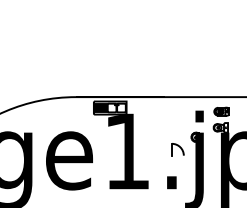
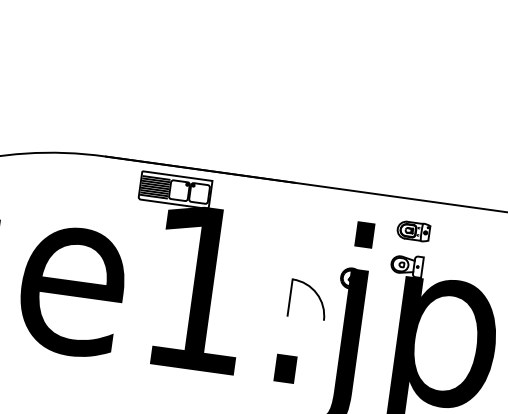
part: (177, 149) -> (307, 299), size x1.43

